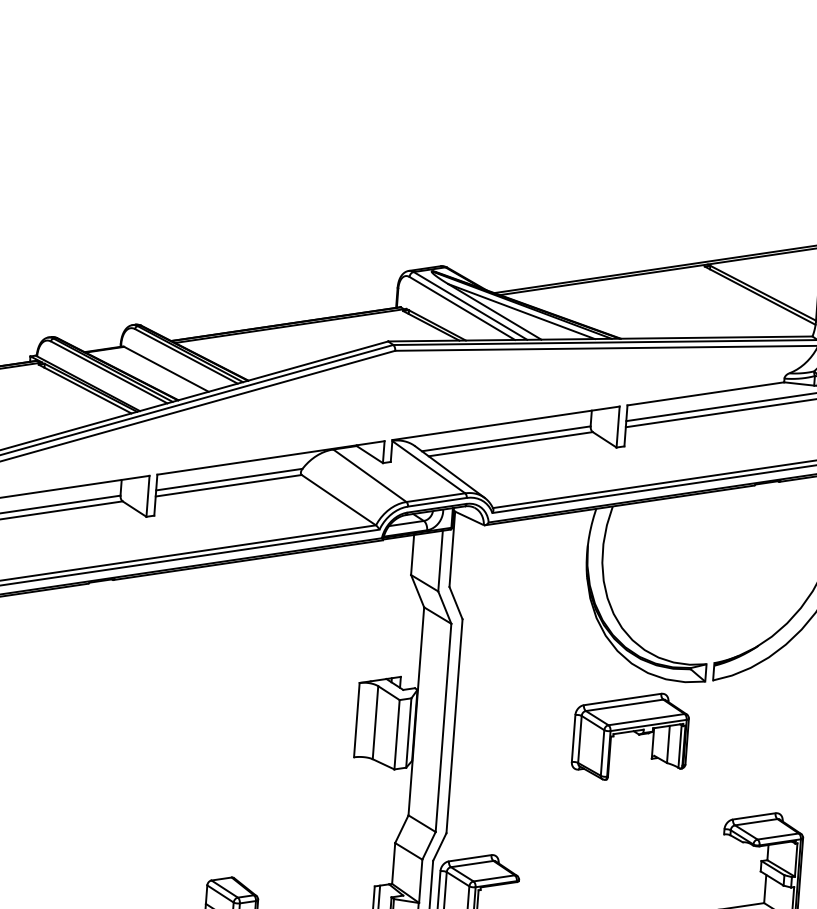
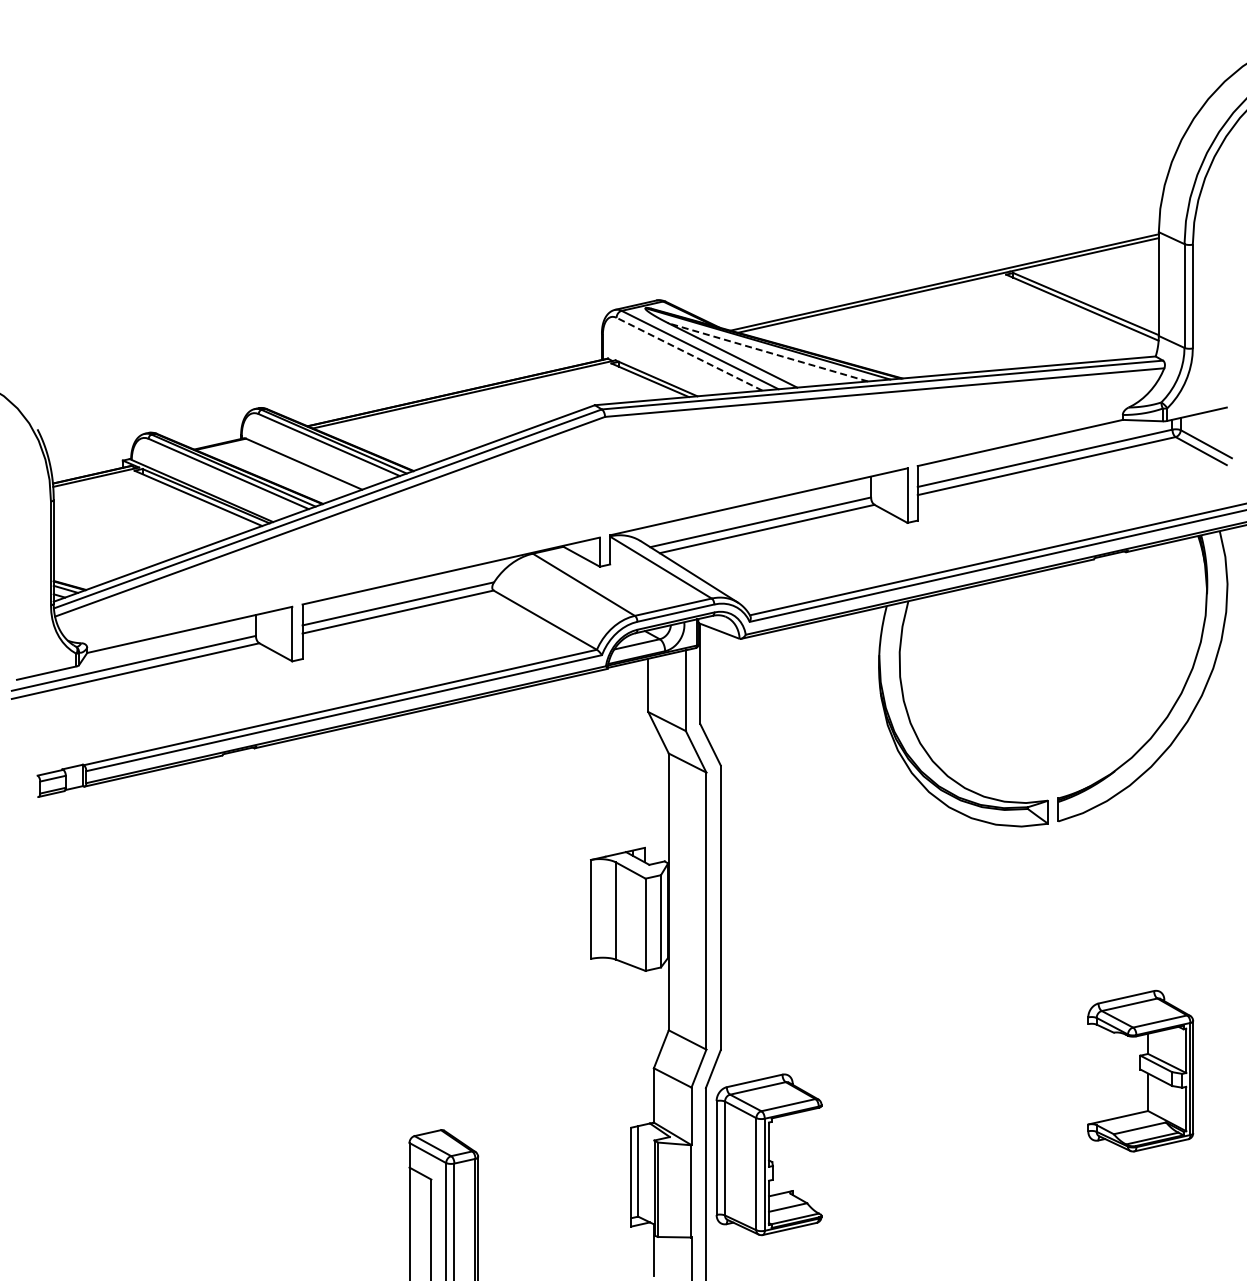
line: (462, 308) -> (689, 354), solid -> dashed
line: (521, 311) -> (768, 352), solid -> dashed
part: (630, 736) -> (954, 903), removed

